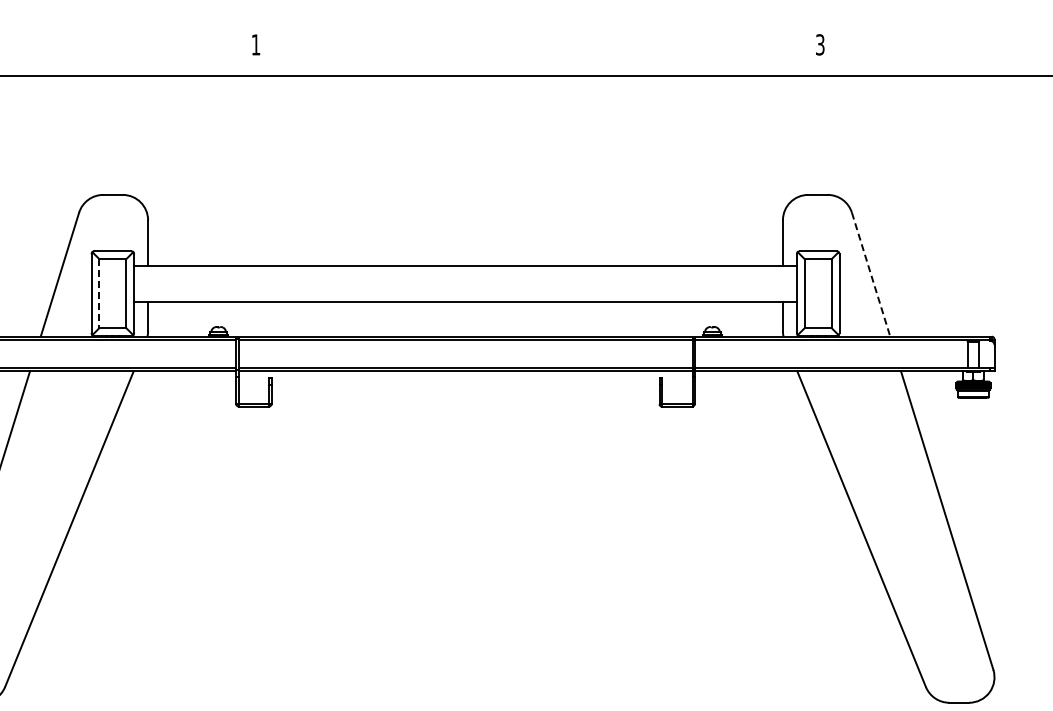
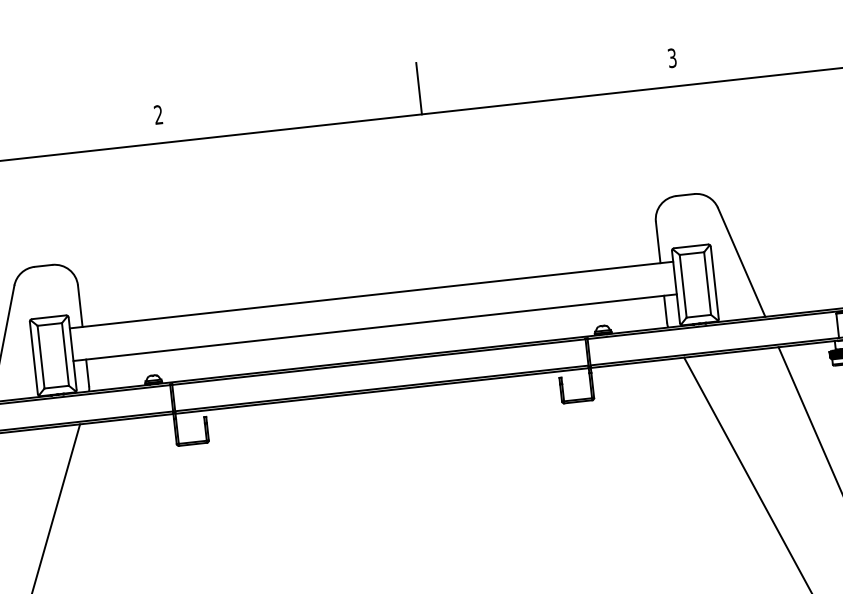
text: (255, 44) -> (158, 114), 1 -> 2
line: (541, 47) -> (418, 88), added
line: (871, 274) -> (741, 262), dashed -> solid
line: (99, 294) -> (41, 357), dashed -> solid

